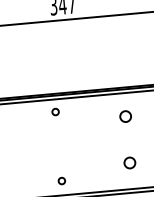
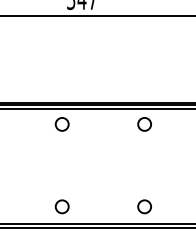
circle: (55, 112) -> (61, 124), size x1.67
circle: (125, 116) -> (144, 124), moved
circle: (129, 162) -> (144, 206), moved
circle: (61, 180) -> (61, 206), size x1.67

